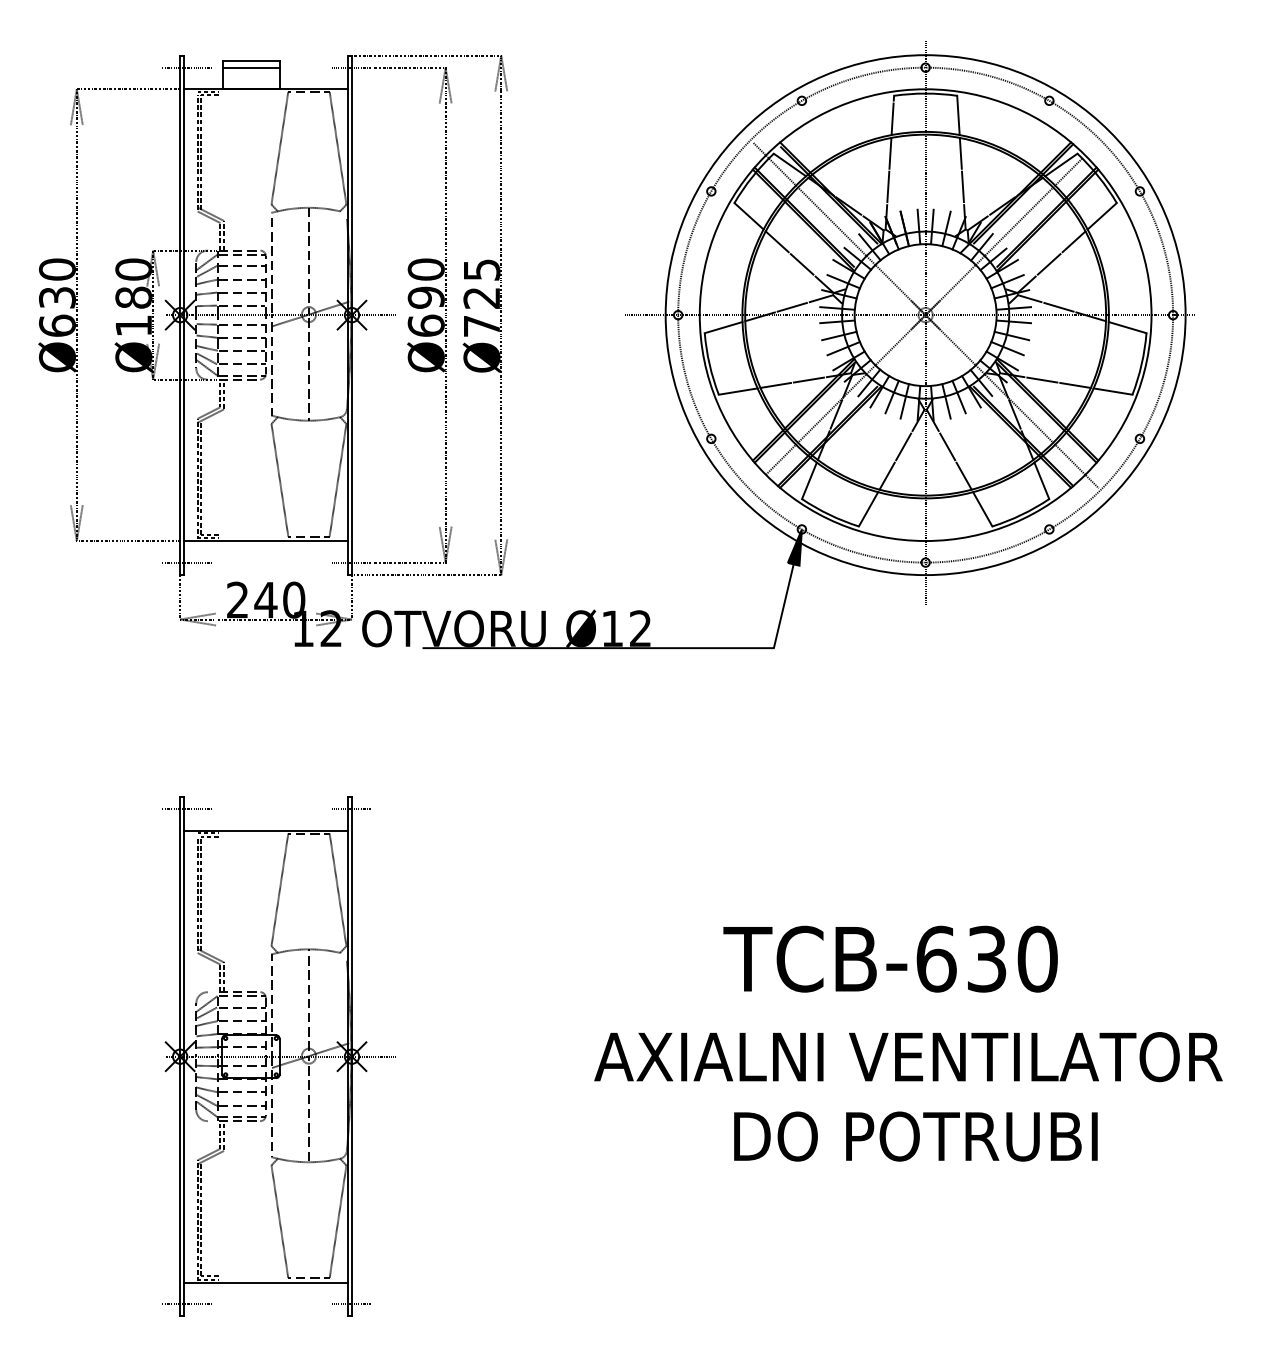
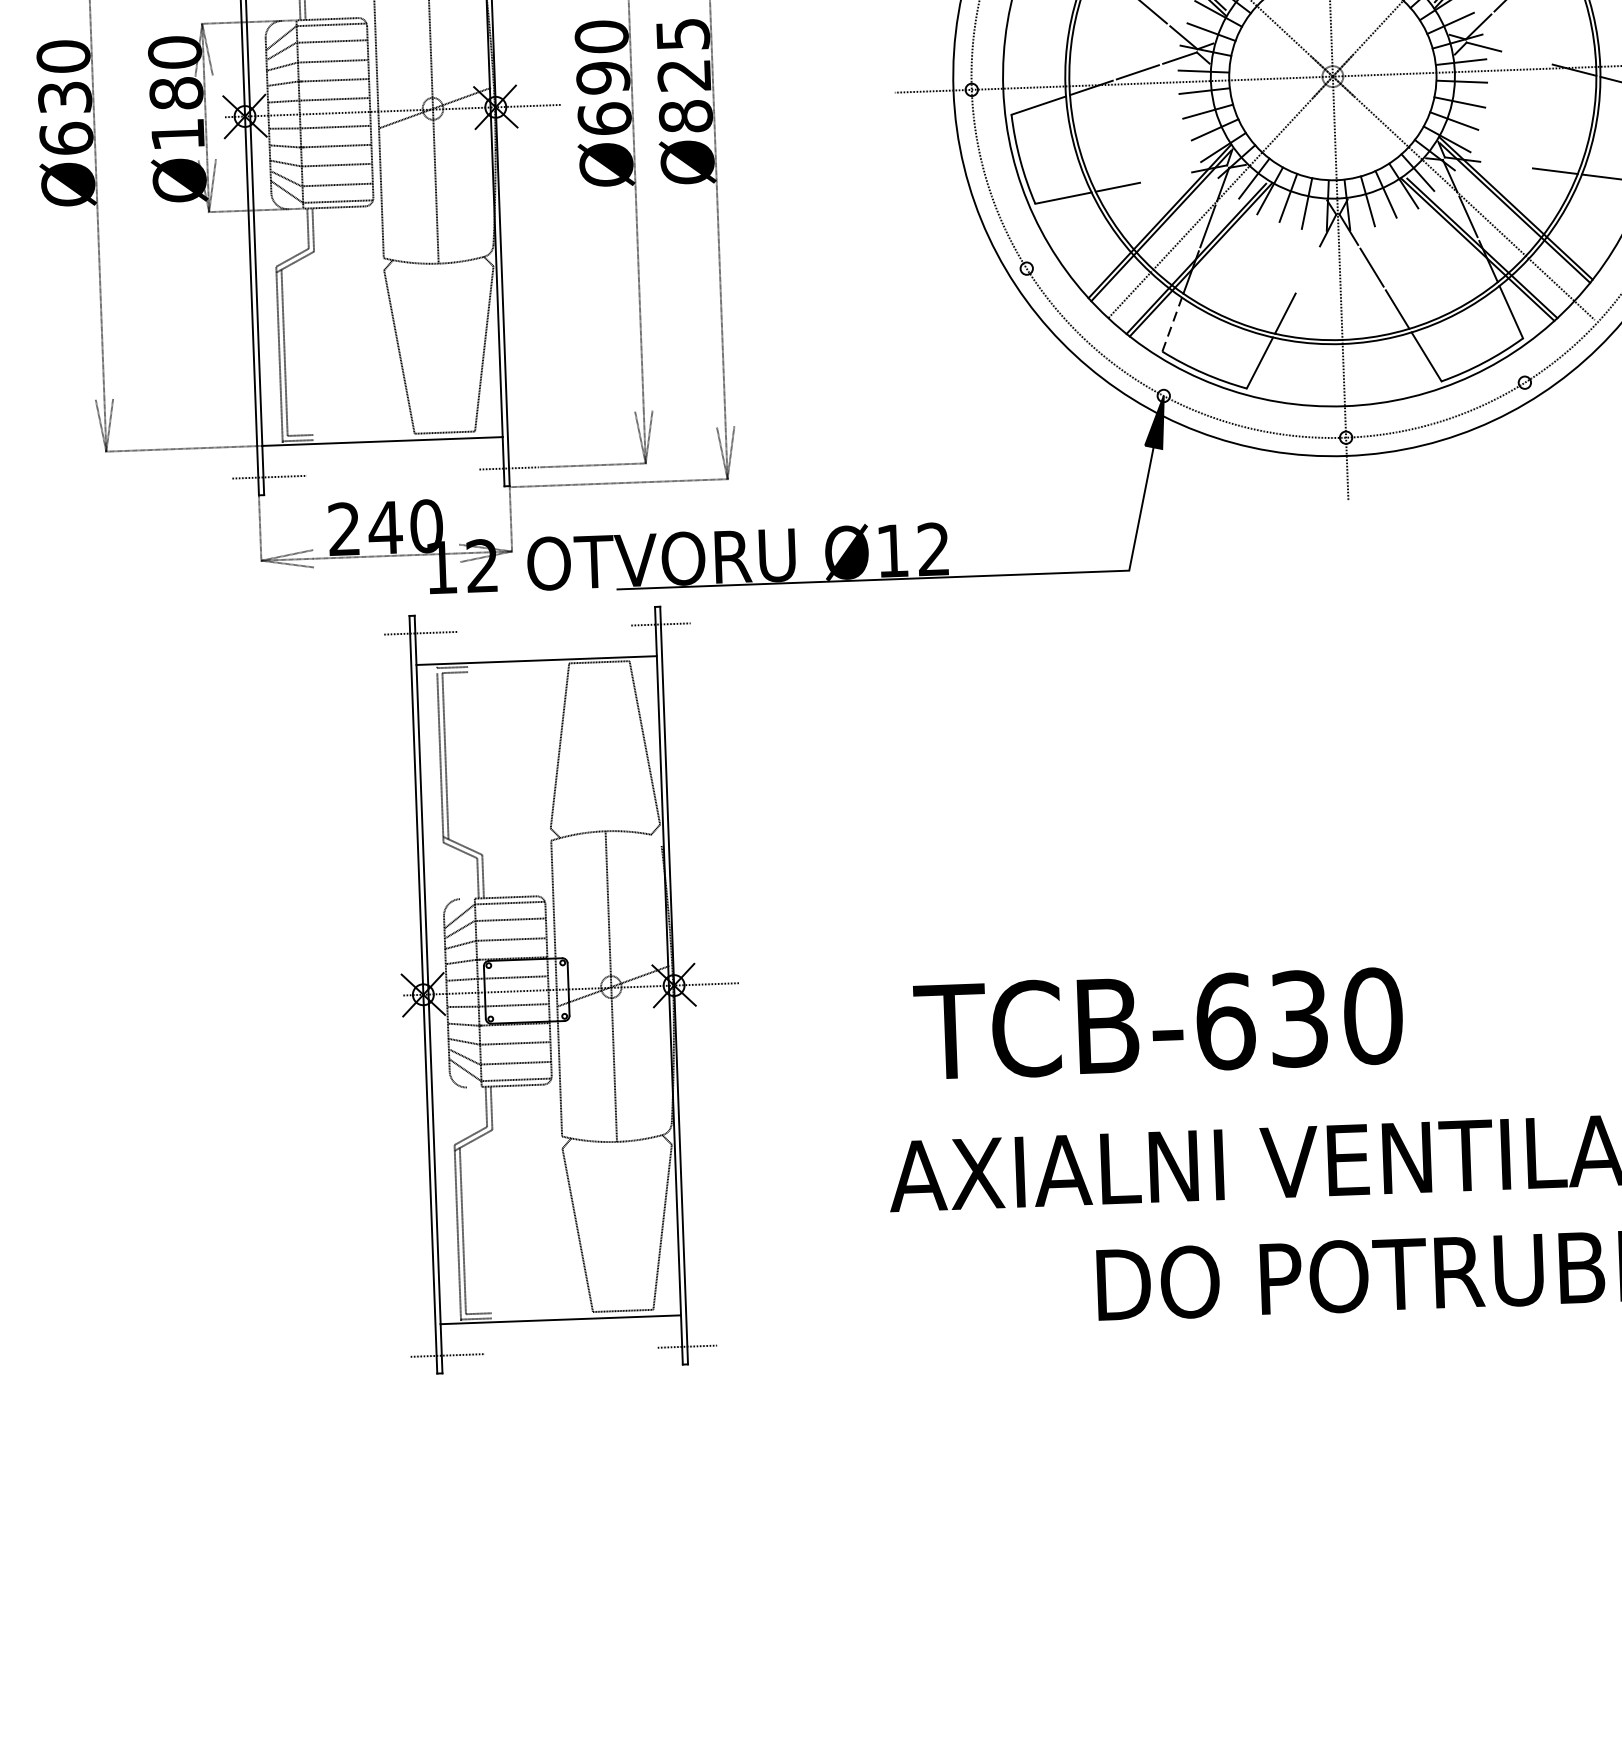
line: (1058, 306) -> (1526, 56), removed
text: (481, 326) -> (685, 116), 725 -> 825
line: (808, 379) -> (1165, 176), removed
line: (1042, 379) -> (1506, 164), removed
line: (903, 446) -> (1307, 269), removed
line: (809, 480) -> (1172, 324), solid -> dashed
text: (890, 958) -> (1158, 1023), moved
part: (278, 1056) -> (566, 989), moved

